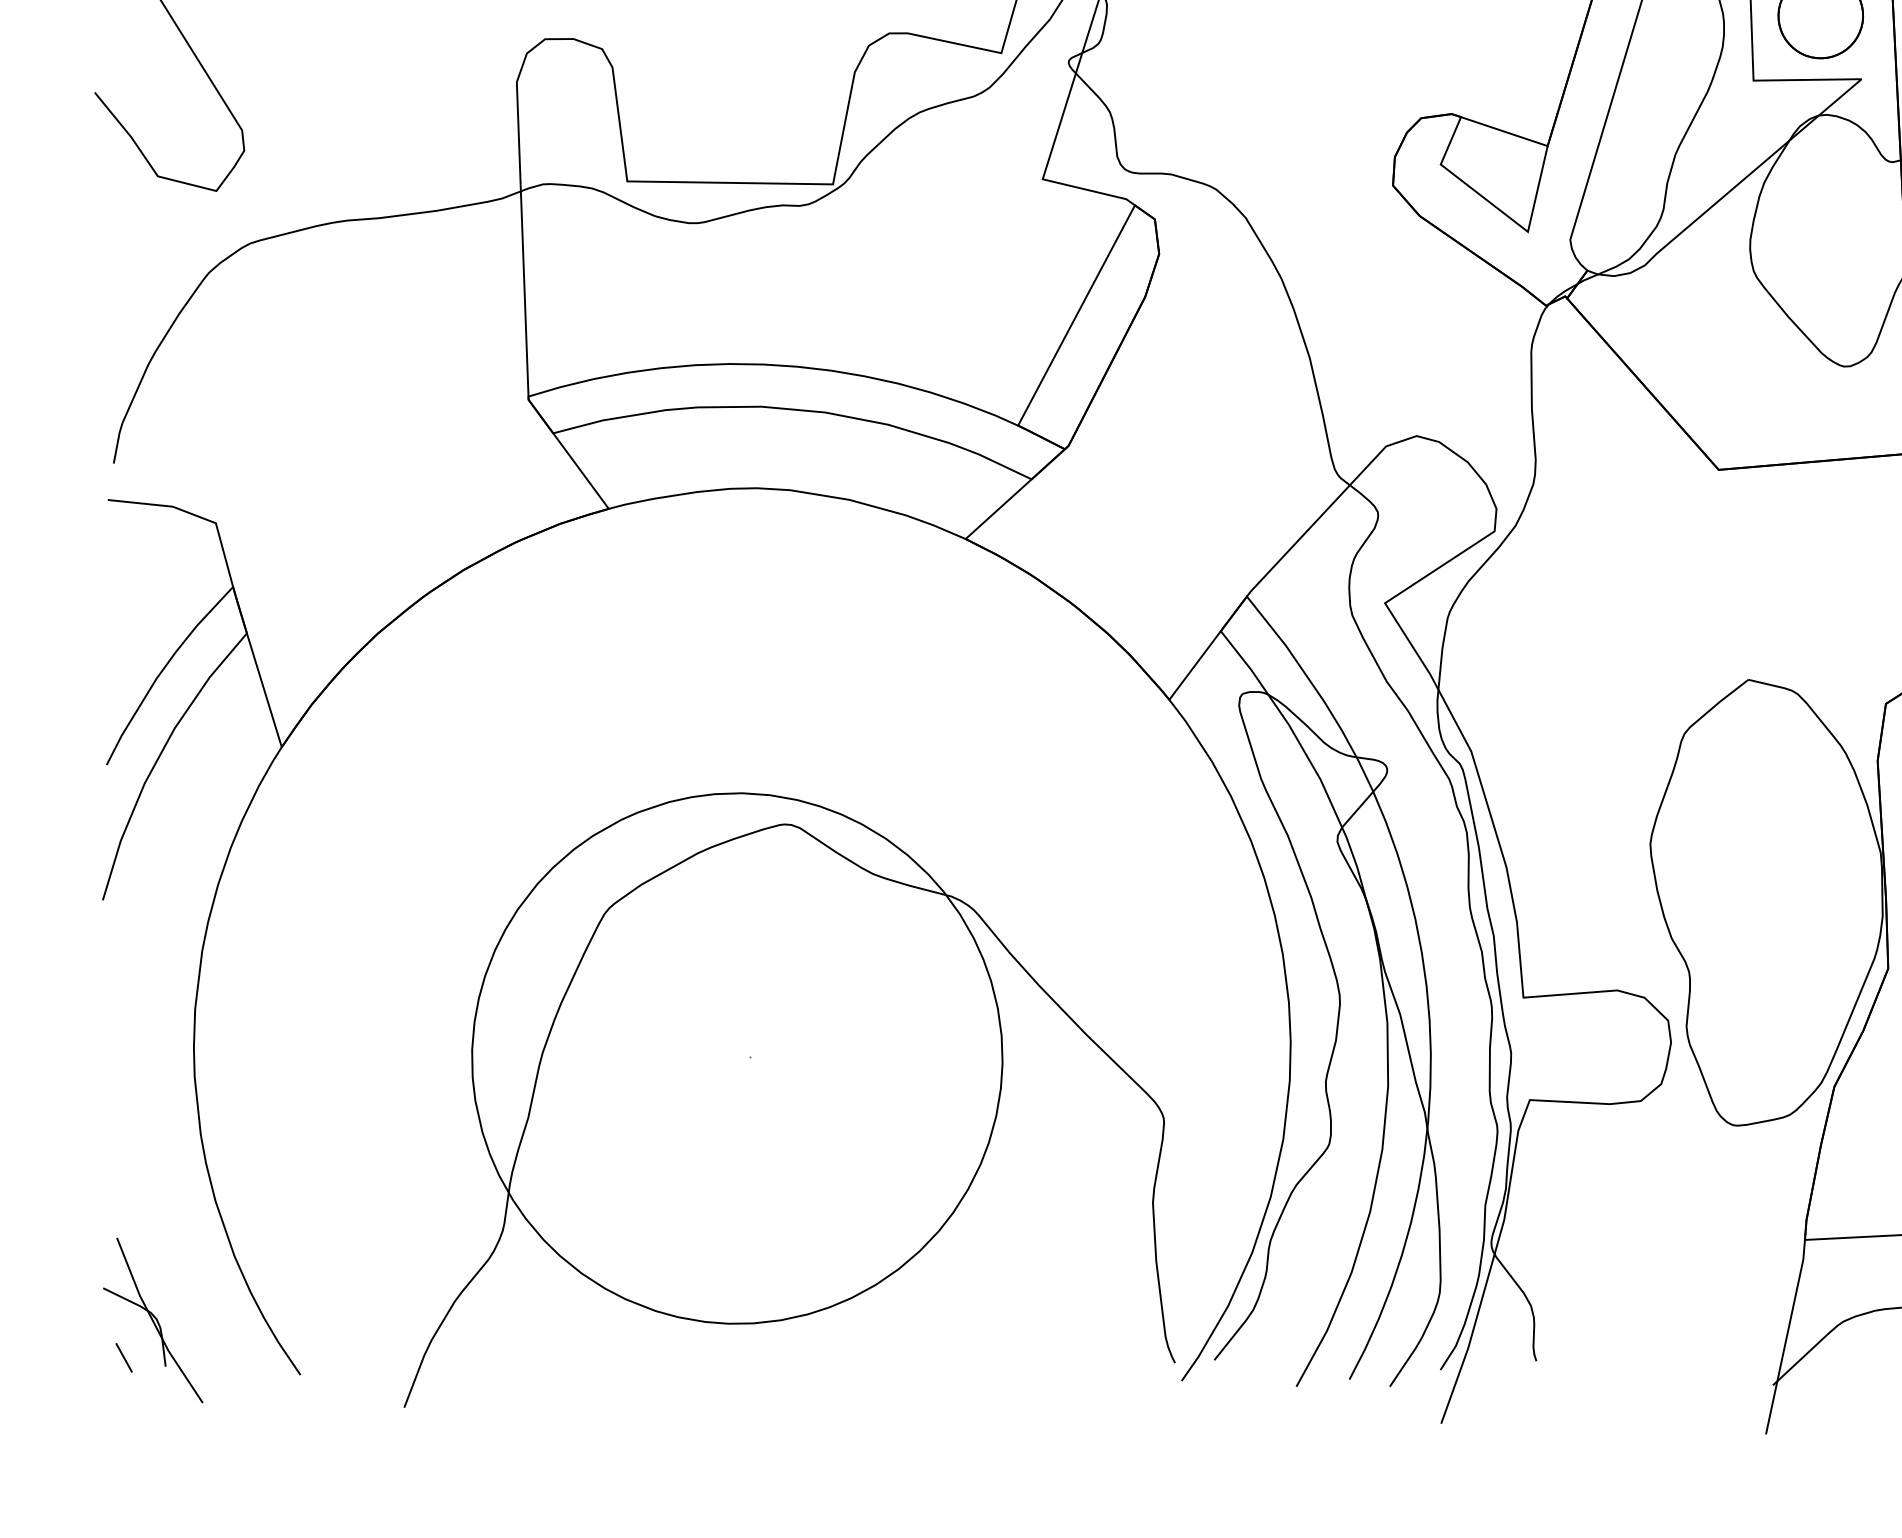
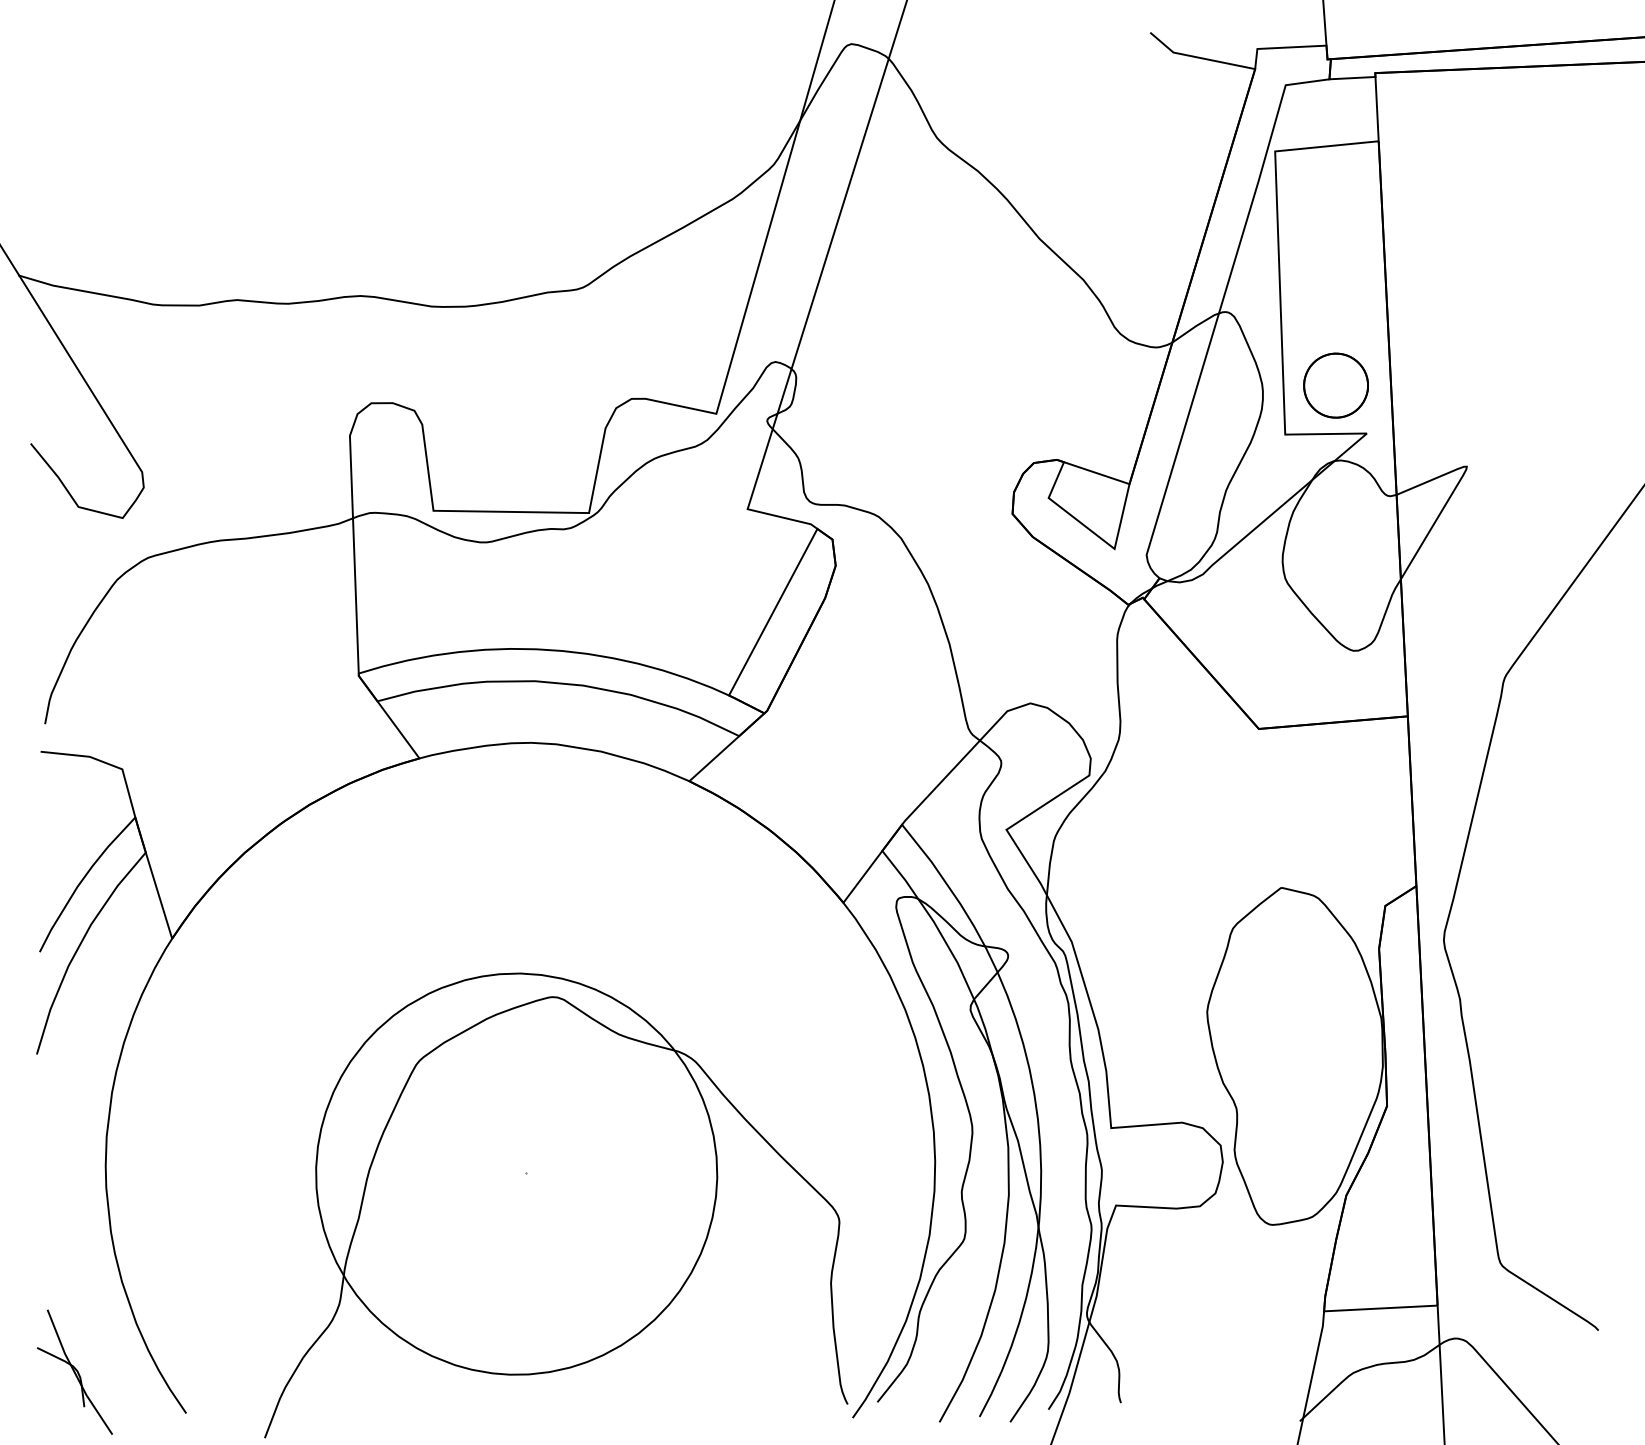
line: (123, 1357) -> (52, 1400), removed

